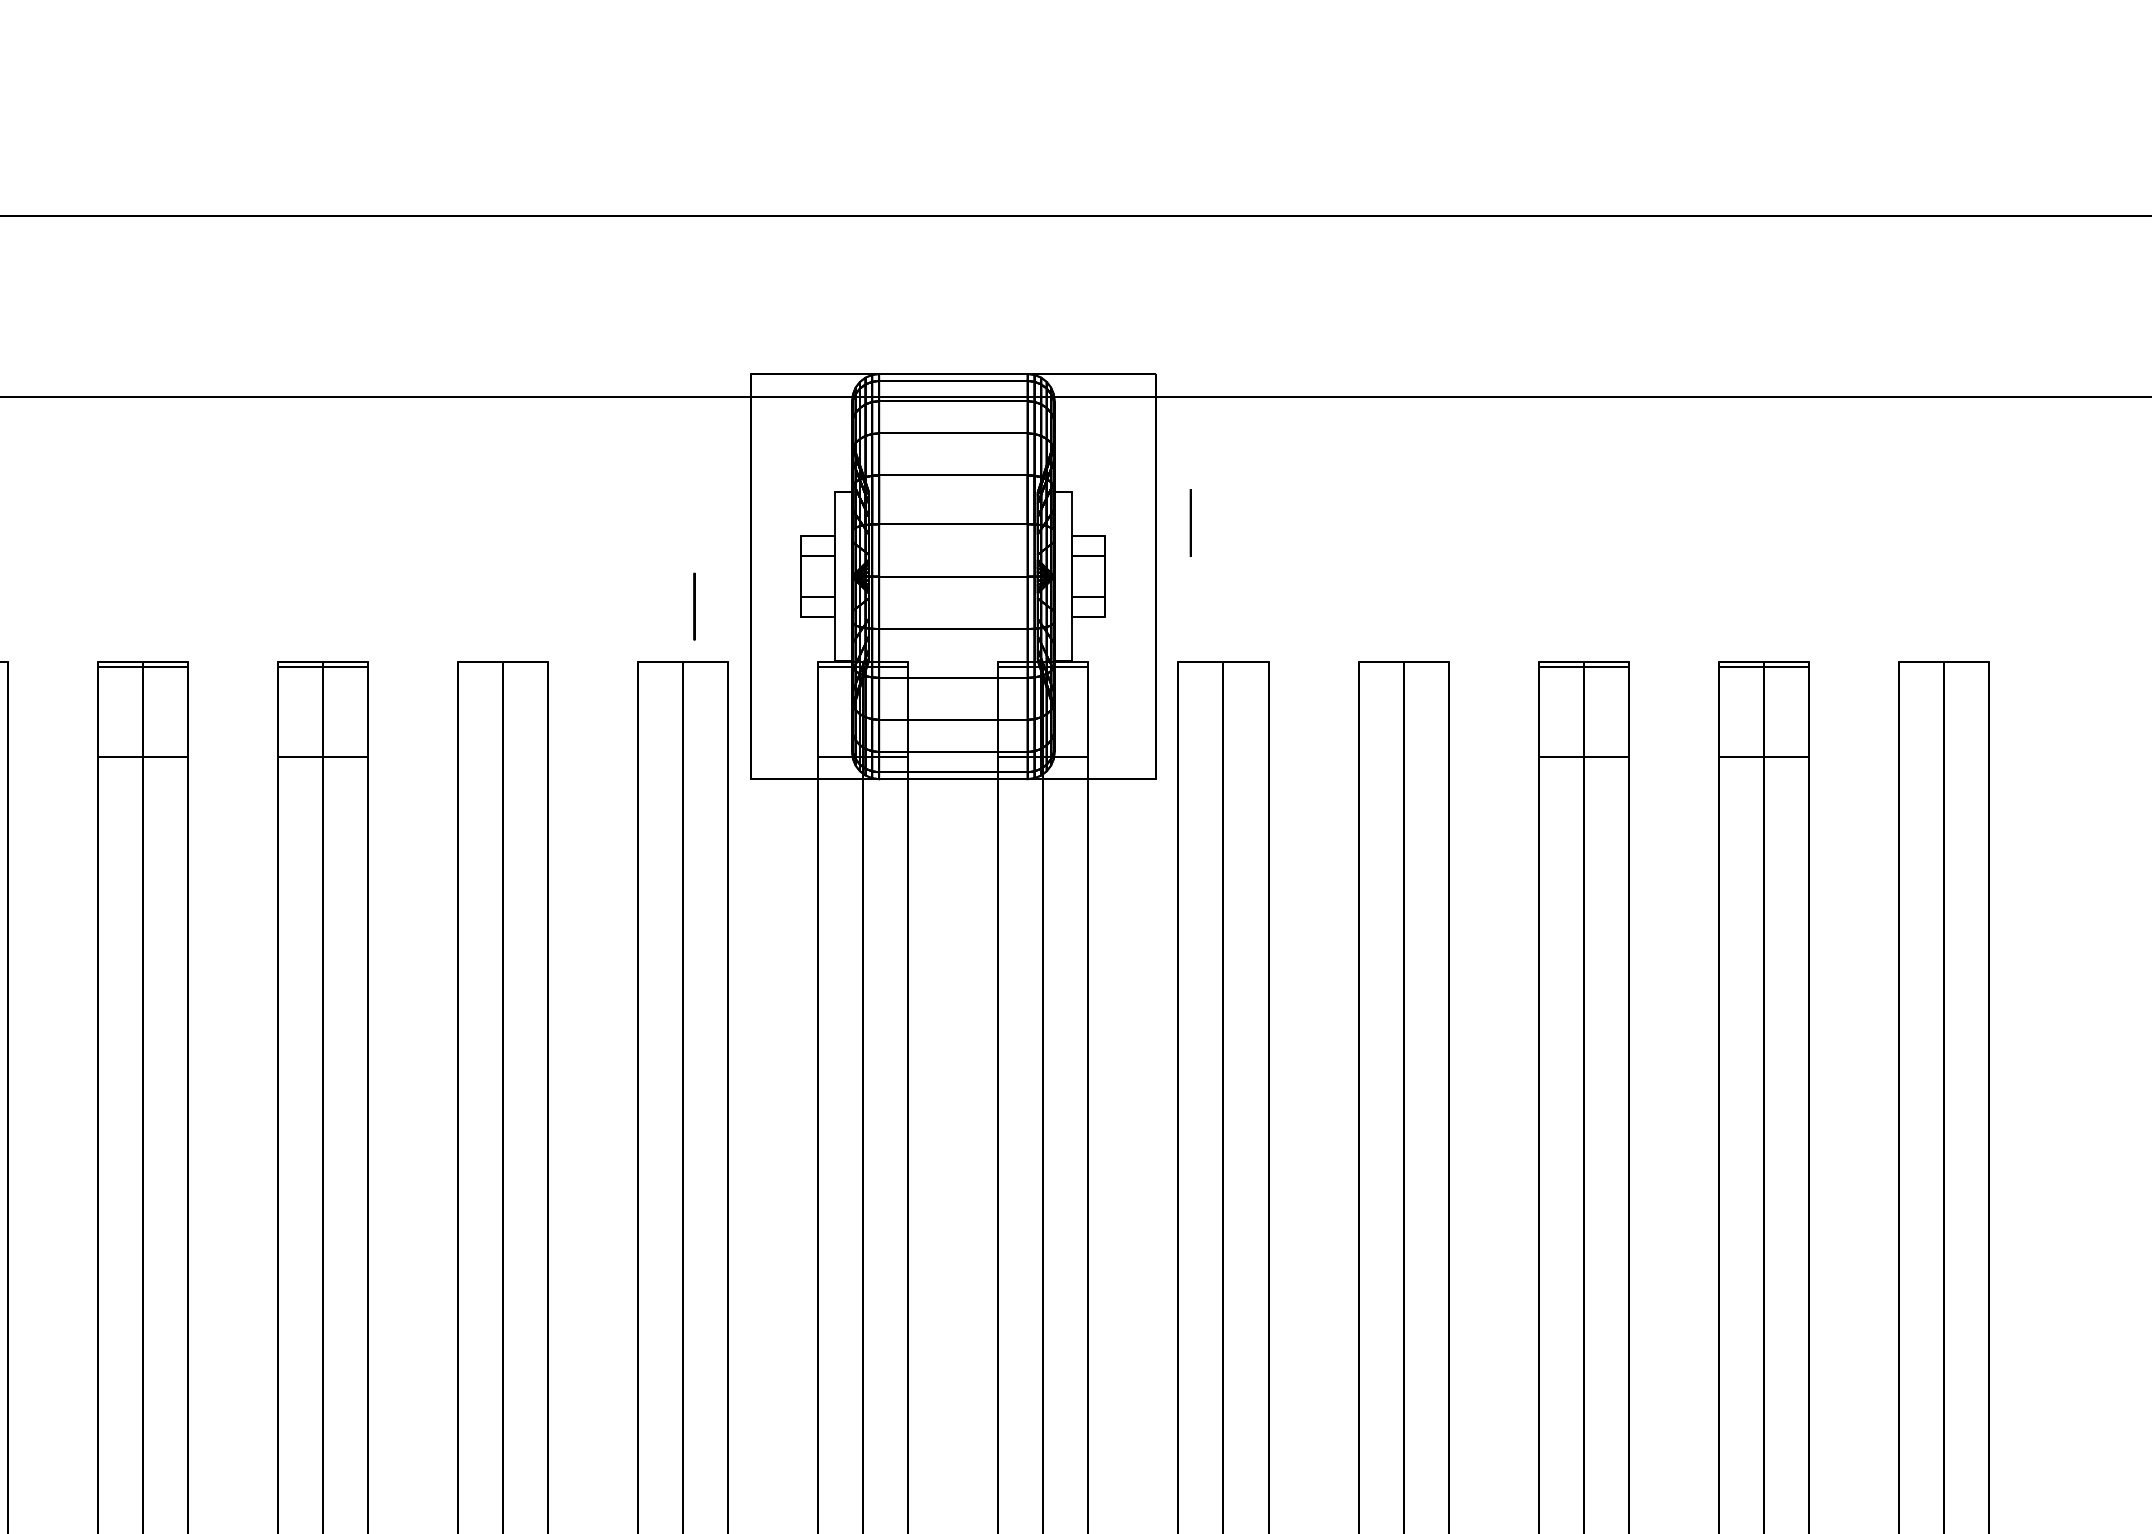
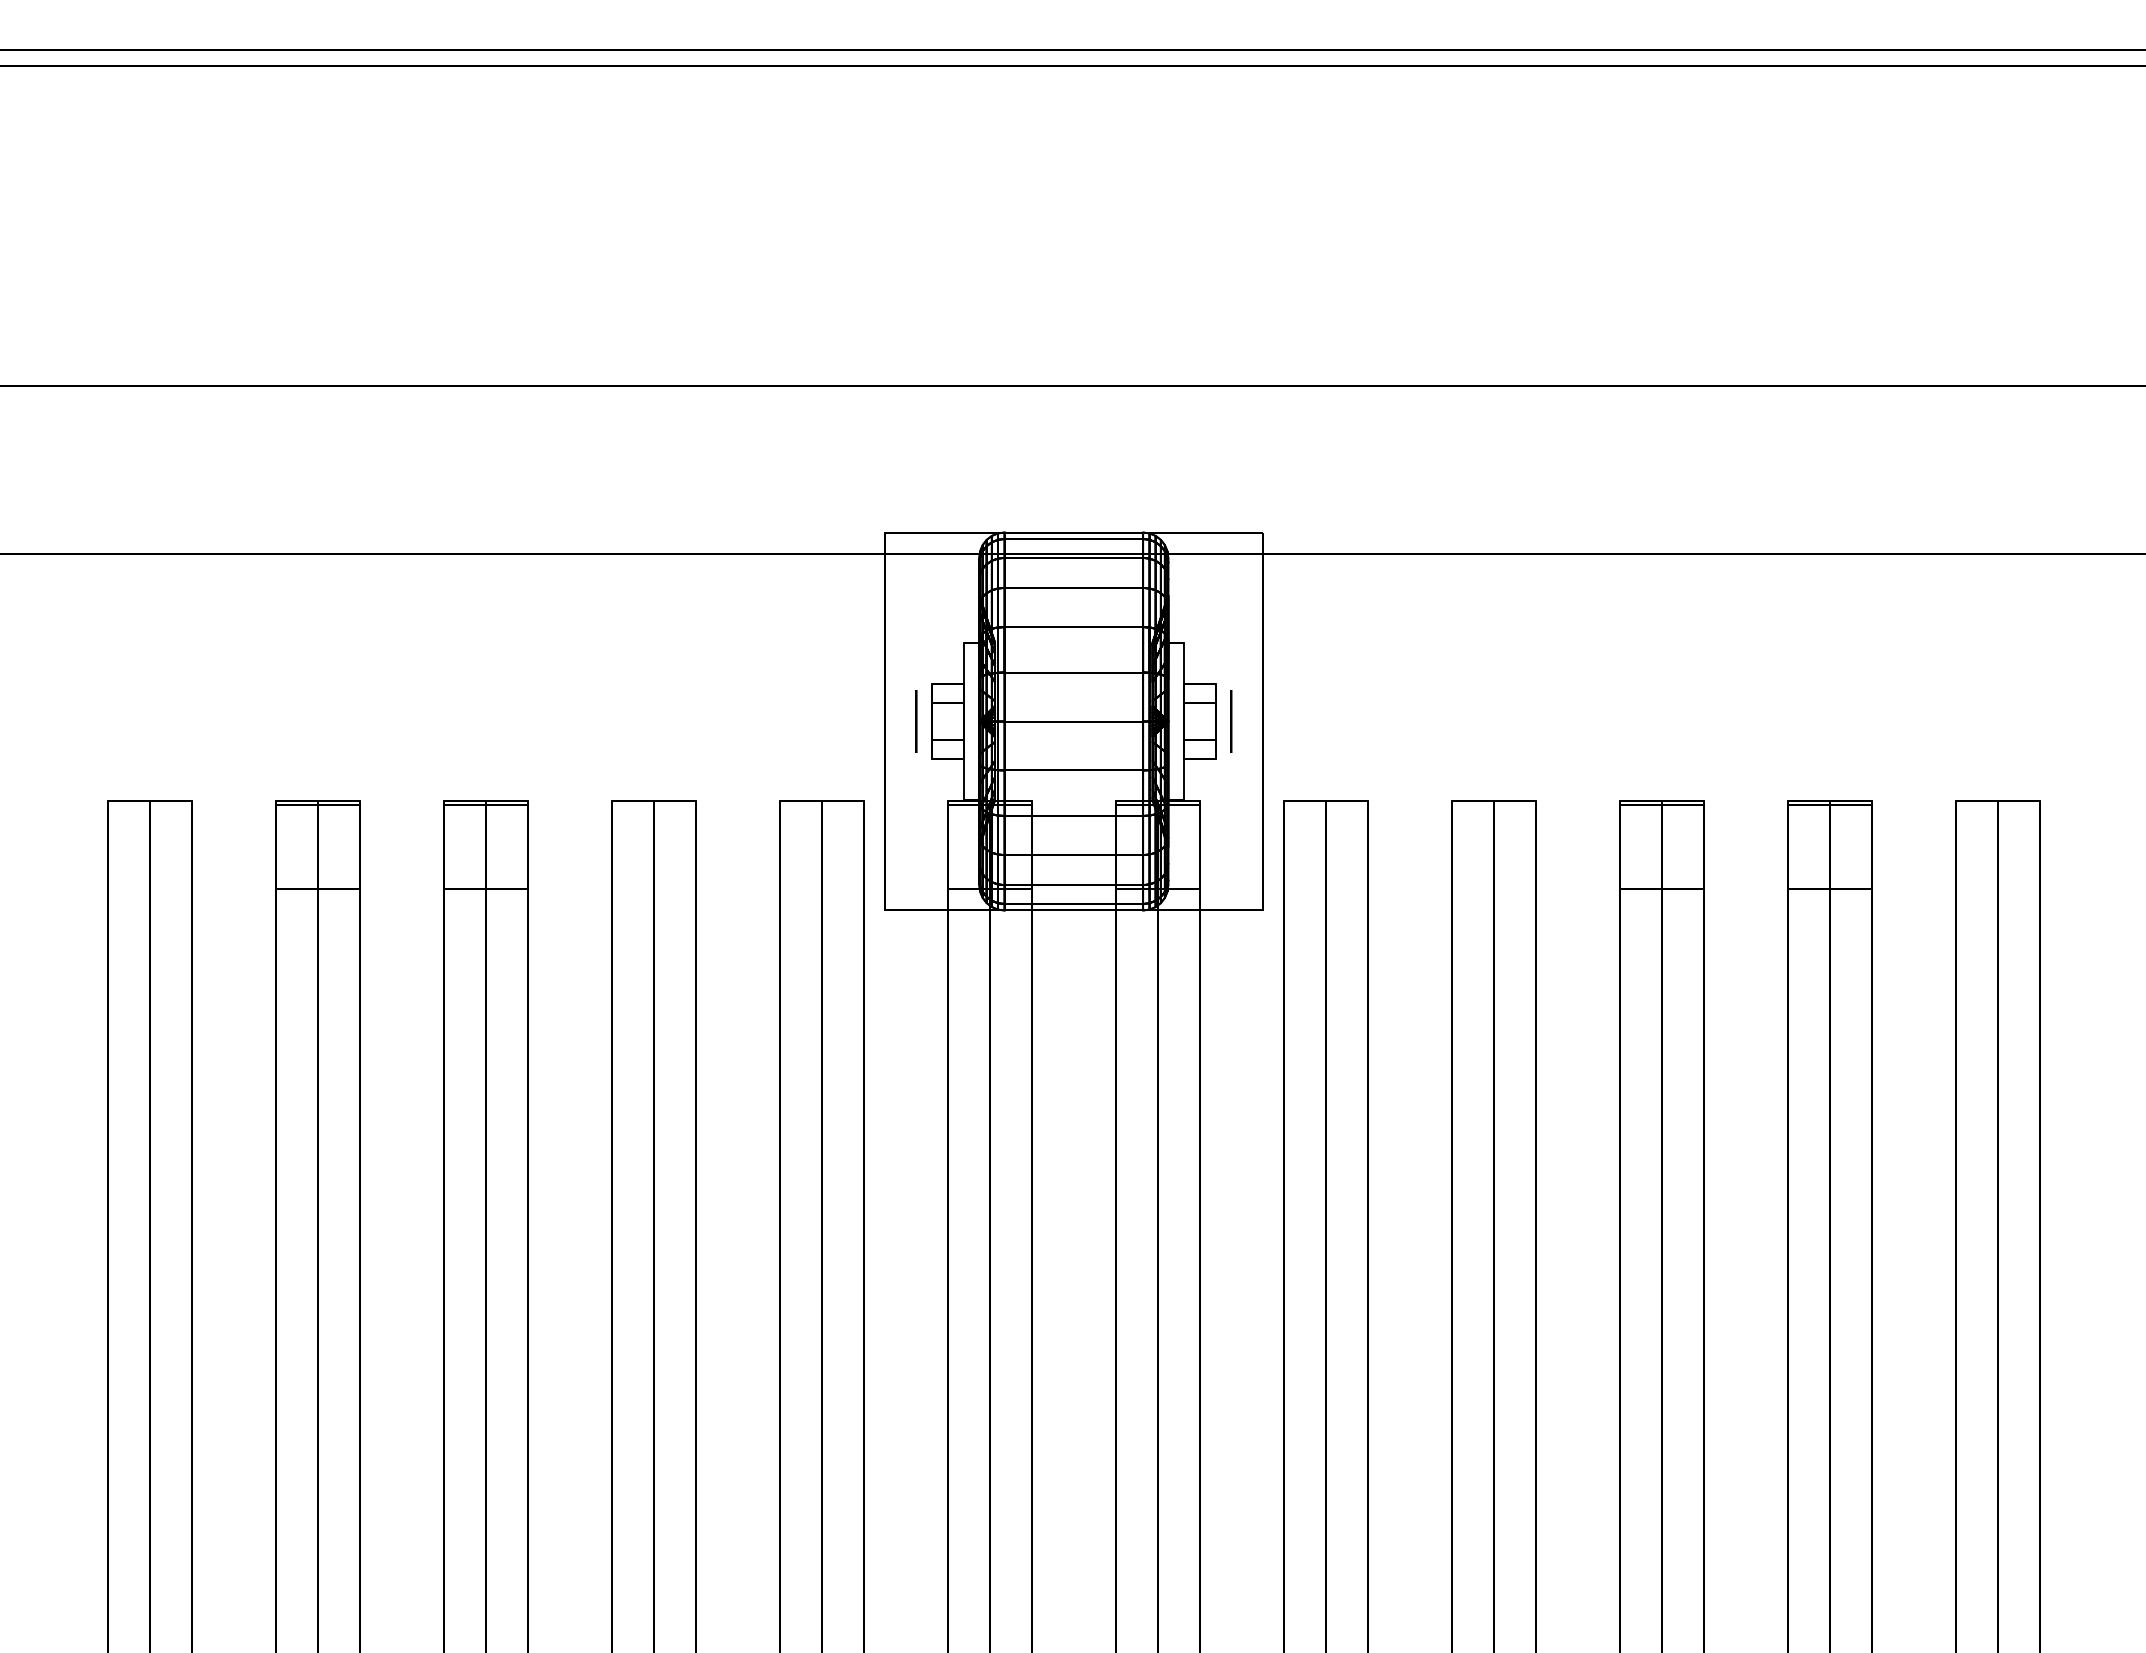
circle: (1191, 522) -> (1231, 721), moved
circle: (694, 606) -> (916, 721), moved

